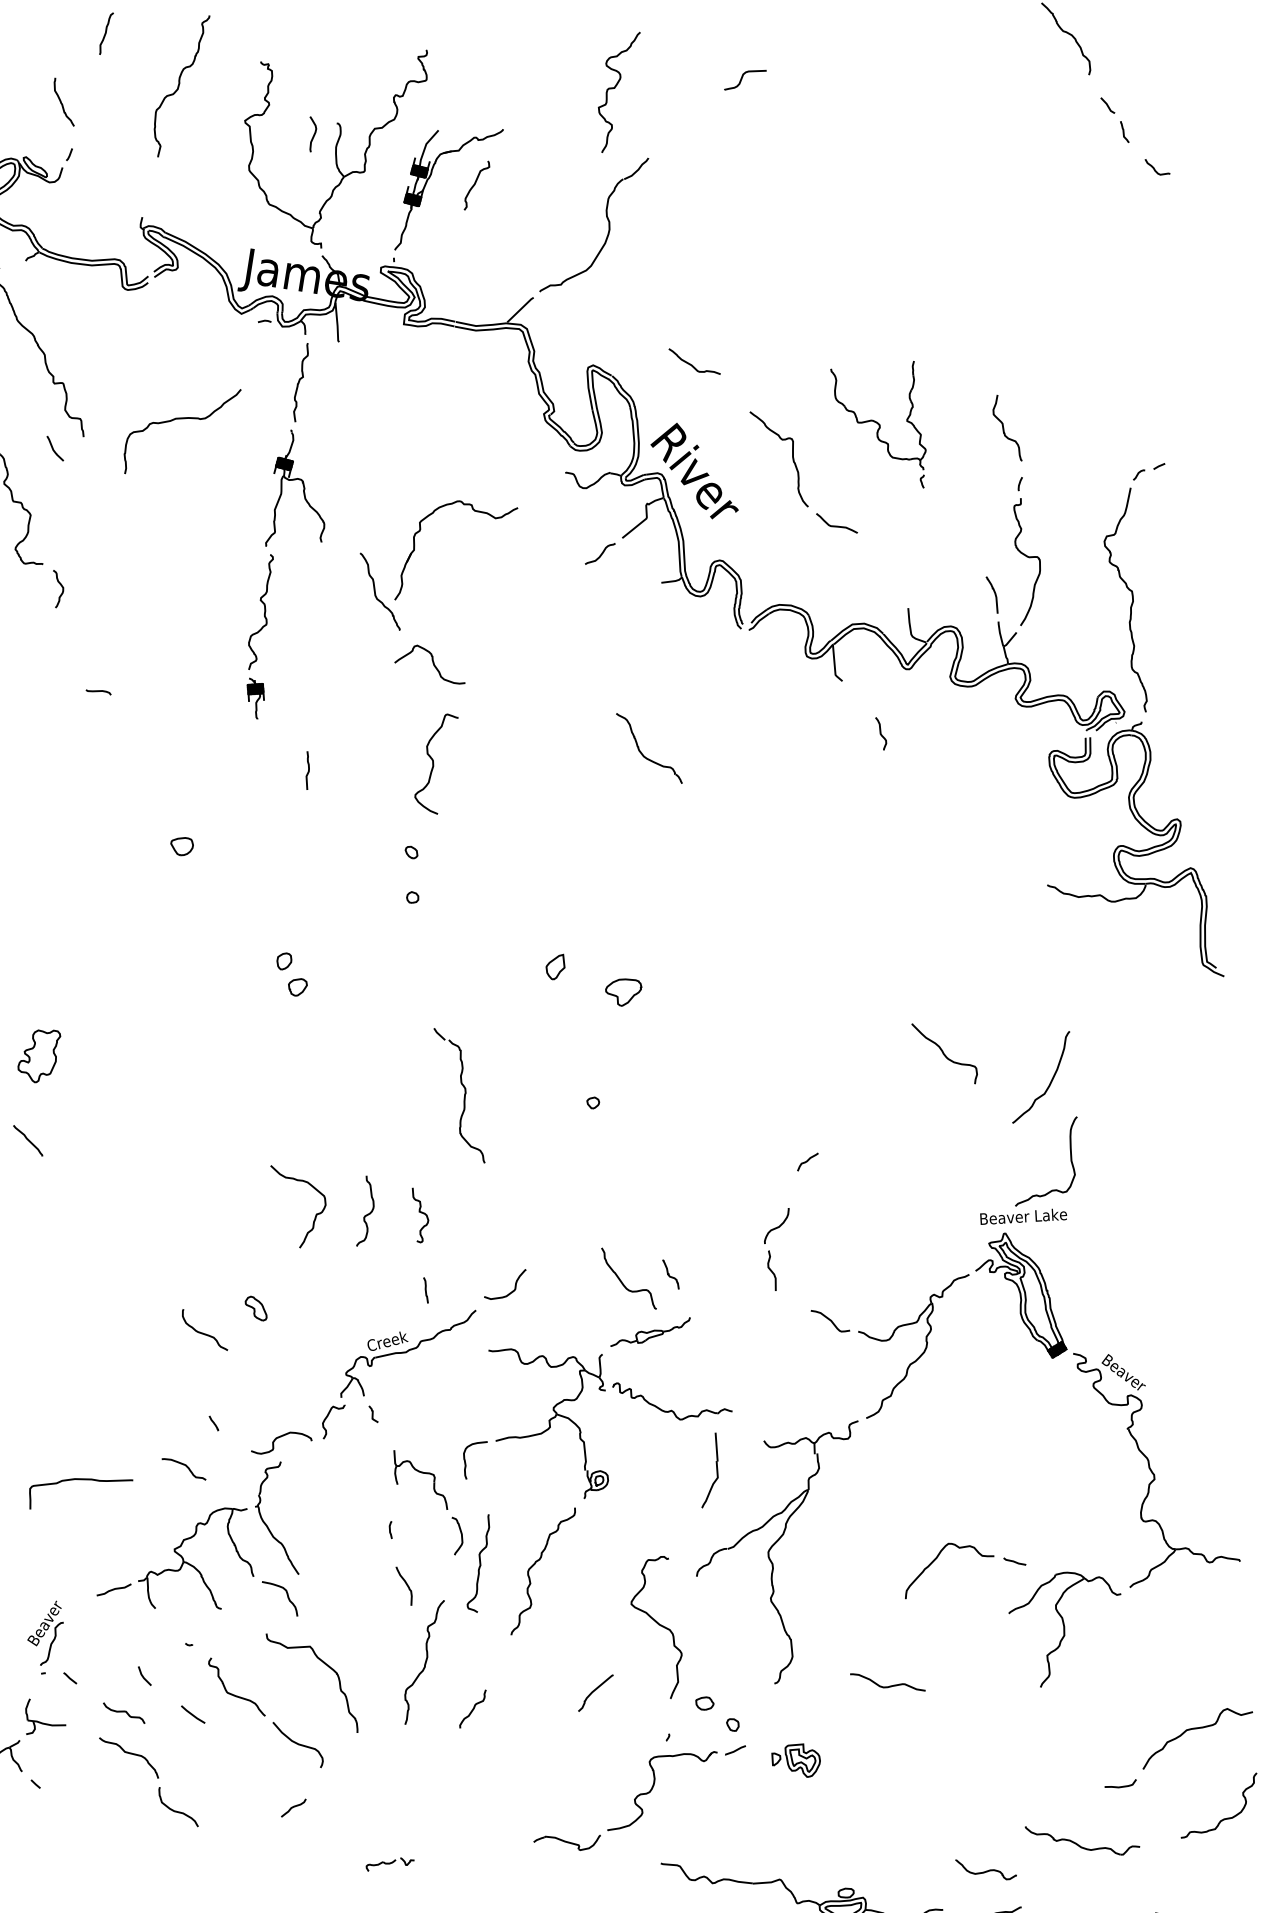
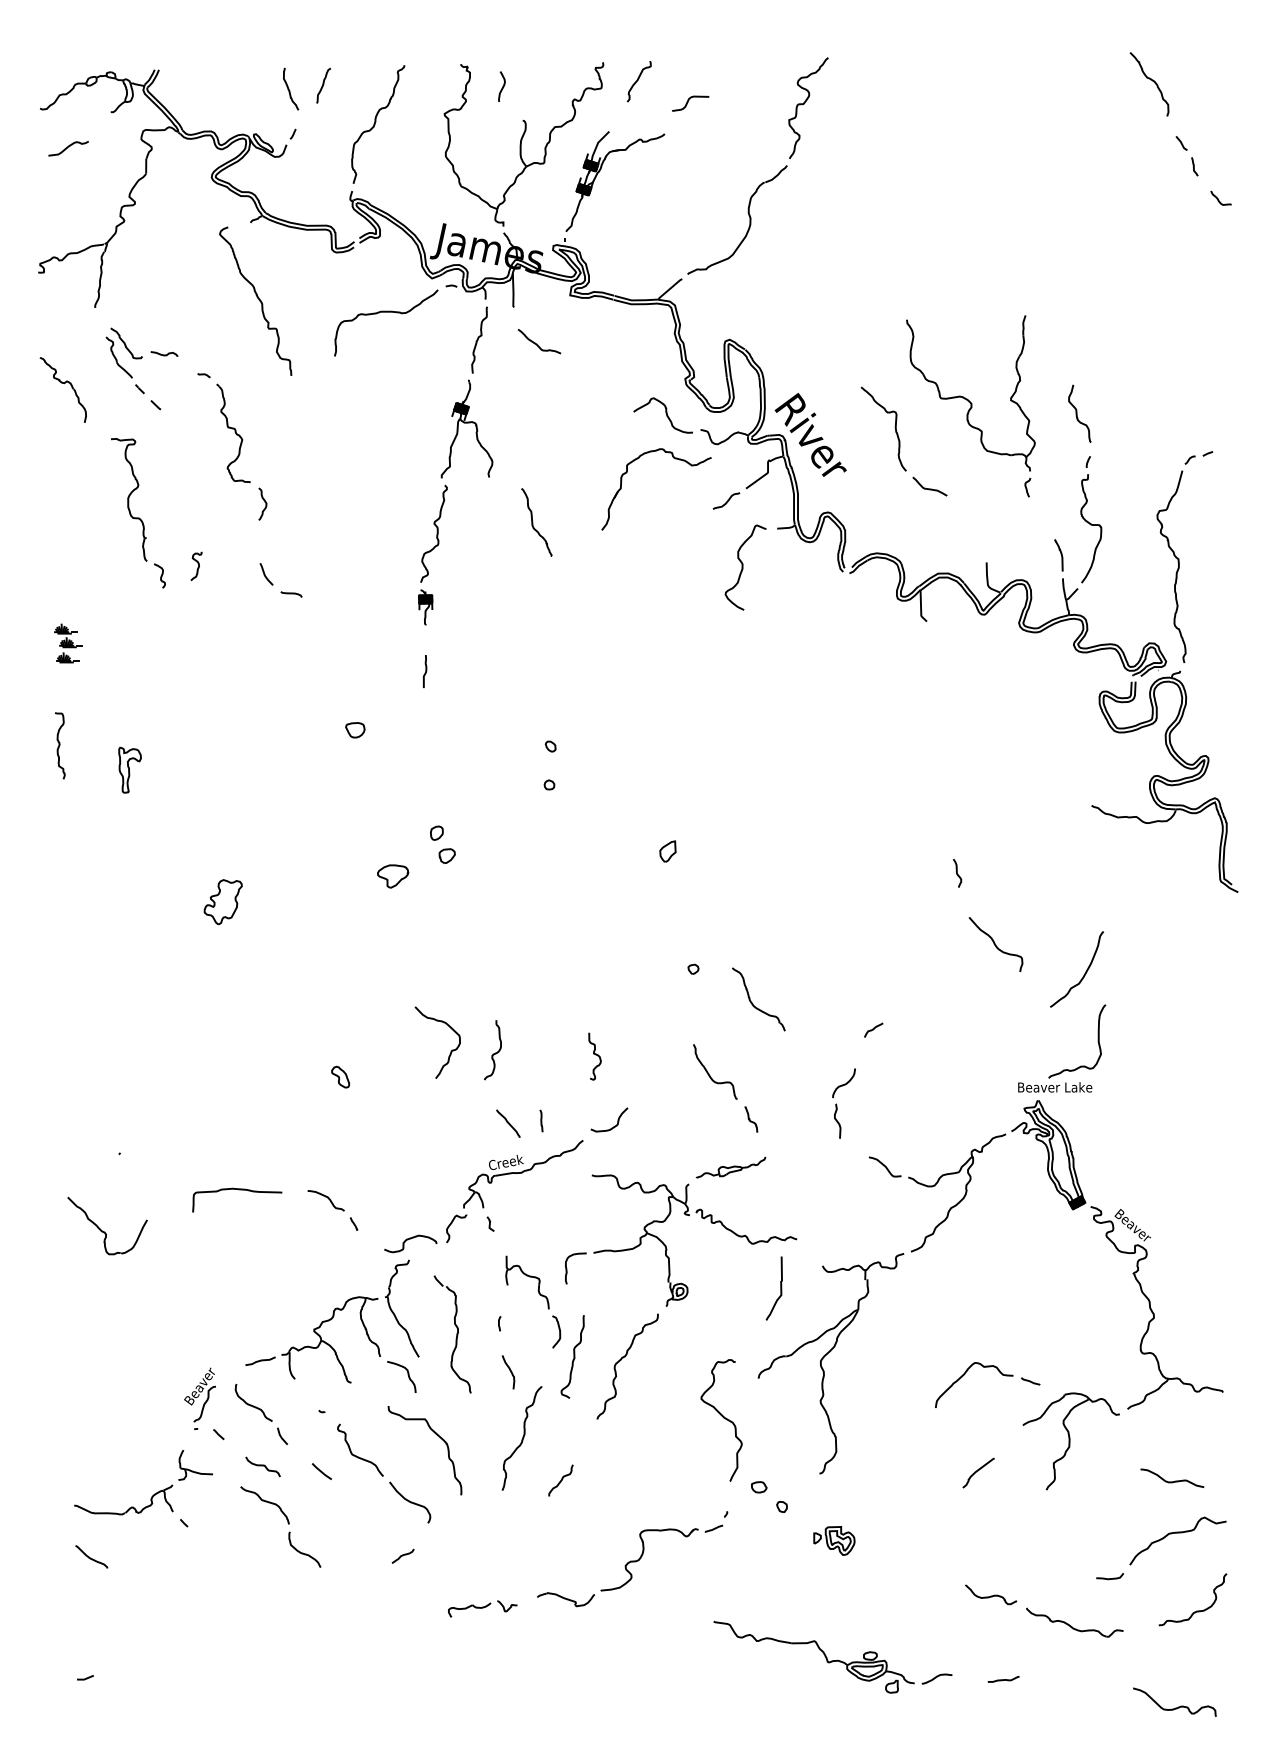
curve: (106, 33) -> (323, 85), moved
curve: (742, 78) -> (688, 102), moved
curve: (180, 84) -> (376, 122), moved
curve: (616, 87) -> (805, 103), moved
curve: (313, 133) -> (502, 86), moved
curve: (475, 184) -> (638, 80), moved
curve: (691, 364) -> (536, 343), moved
curve: (182, 419) -> (386, 312), moved
part: (878, 427) -> (970, 406), size x1.67
curve: (54, 448) -> (265, 574), moved
part: (420, 530) -> (627, 472), moved
curve: (431, 662) -> (665, 413), moved
curve: (881, 733) -> (957, 873), moved
part: (643, 753) -> (753, 1003), moved
curve: (434, 764) -> (743, 567), moved
curve: (308, 770) -> (425, 671), moved
part: (624, 992) -> (393, 876), moved
part: (459, 1095) -> (452, 1334), moved
curve: (28, 1140) -> (508, 1123), moved
curve: (421, 1213) -> (595, 1055), moved
curve: (622, 1280) -> (709, 1073), moved
part: (255, 1307) -> (340, 1076), moved
curve: (202, 1332) -> (251, 1404), moved
curve: (185, 1466) -> (327, 1198), moved
curve: (81, 1480) -> (238, 1190), moved
curve: (888, 1686) -> (1172, 1481), moved
curve: (595, 1691) -> (978, 1471), moved
part: (640, 1798) -> (630, 1565), moved
part: (389, 1863) -> (482, 1608), size x1.67
curve: (985, 1870) -> (990, 1595), moved

